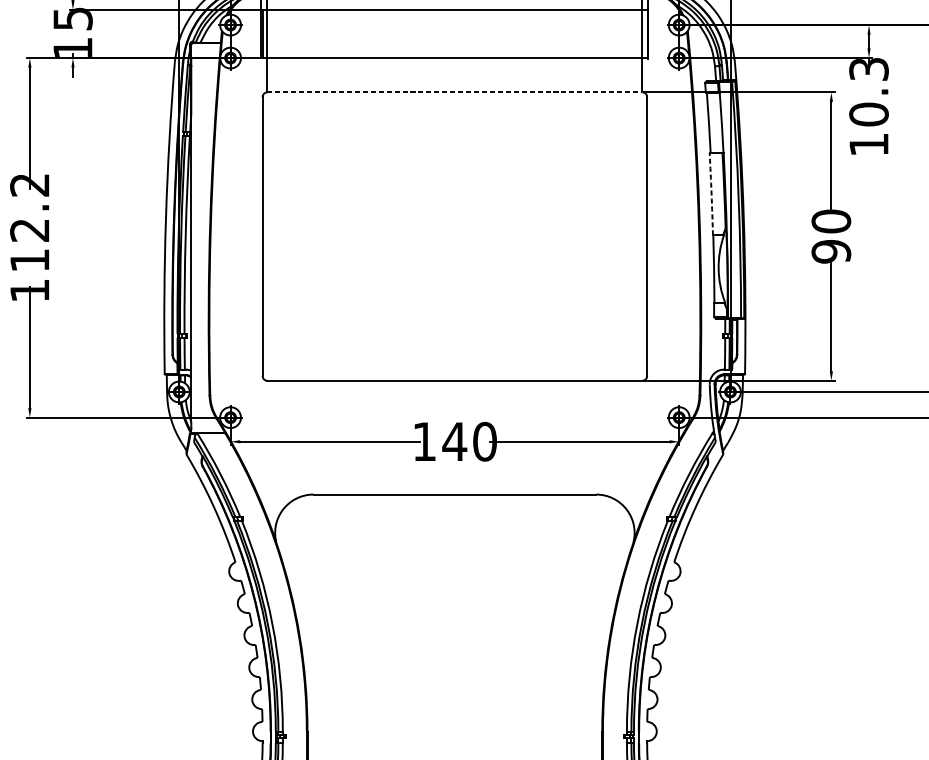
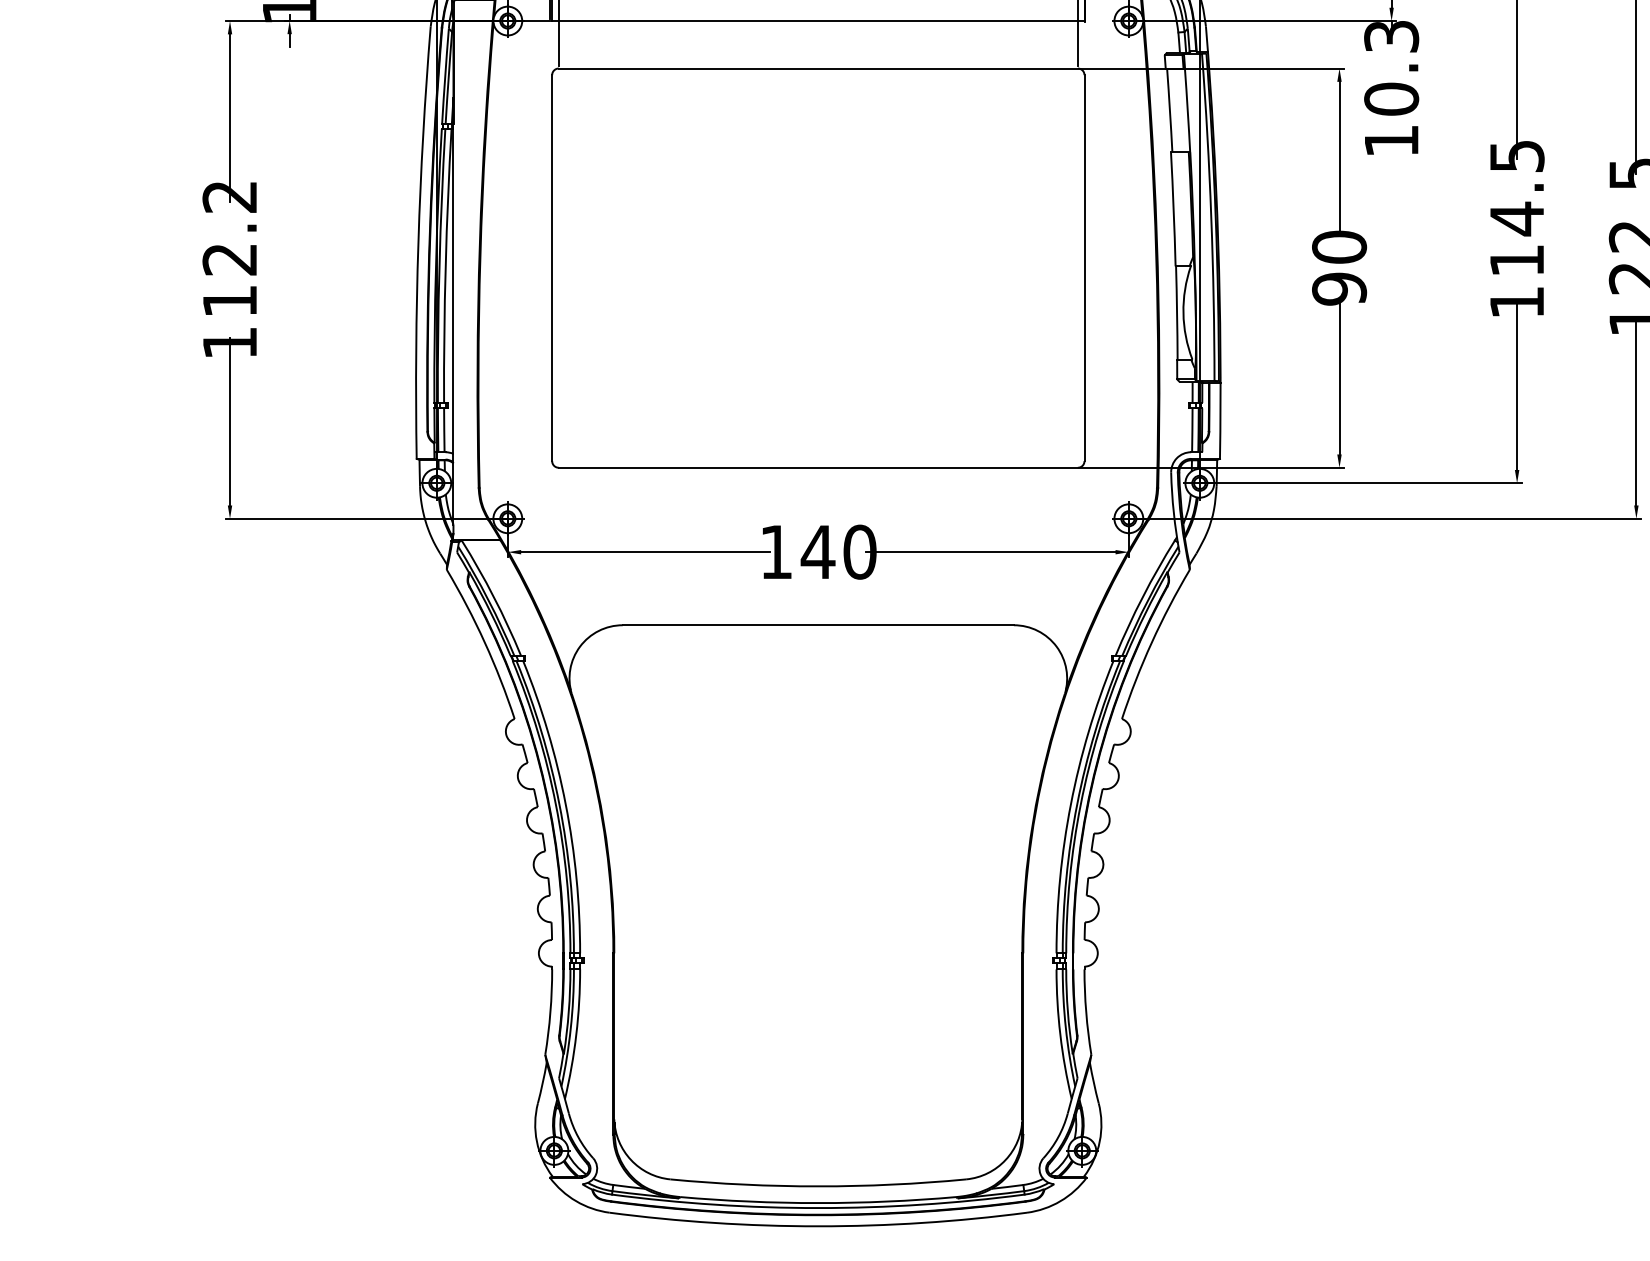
line: (455, 92) -> (818, 68), dashed -> solid
arc: (711, 194) -> (1173, 209), dashed -> solid

